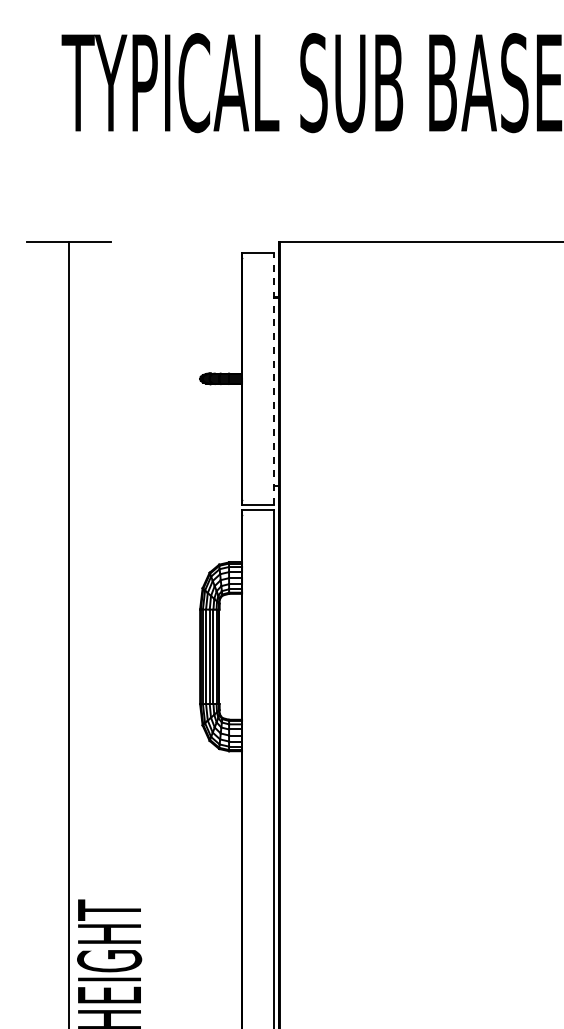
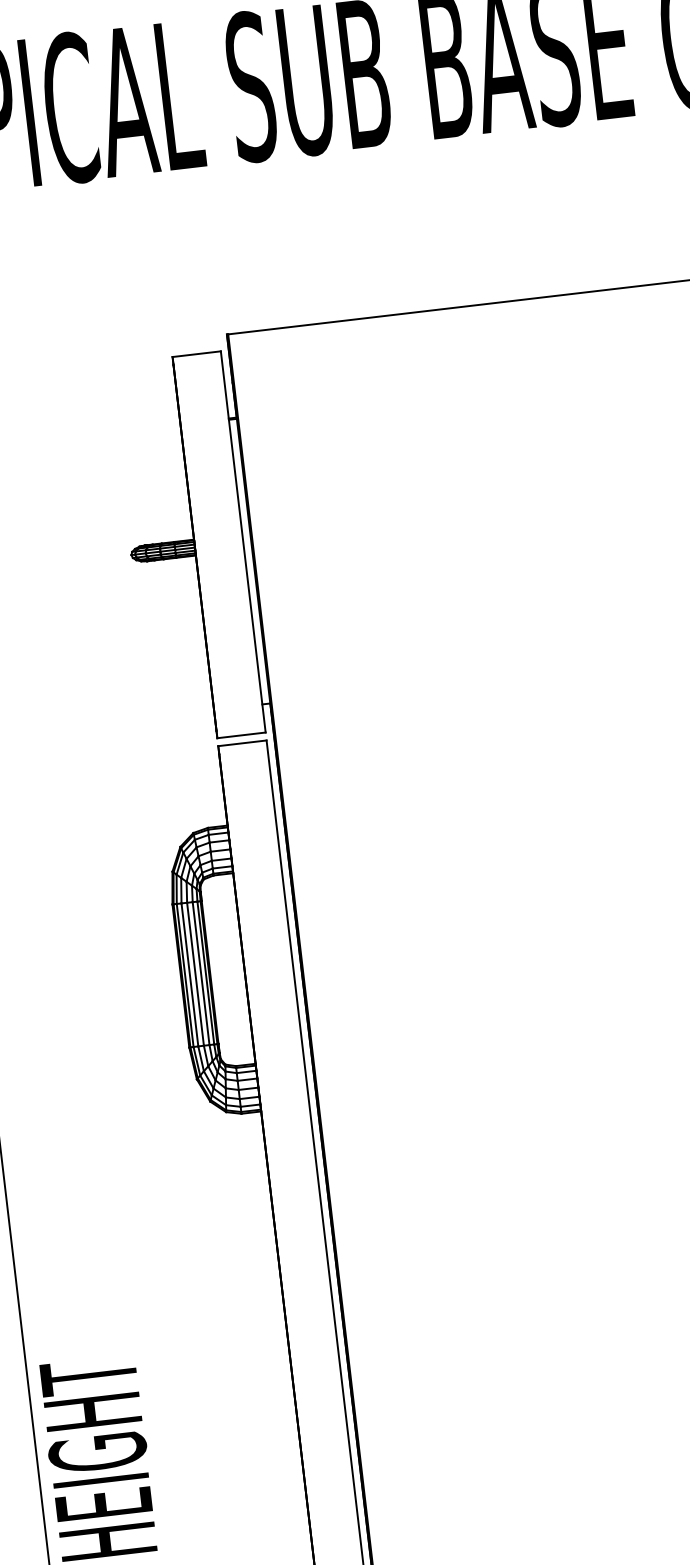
line: (273, 378) -> (242, 541), dashed -> solid

